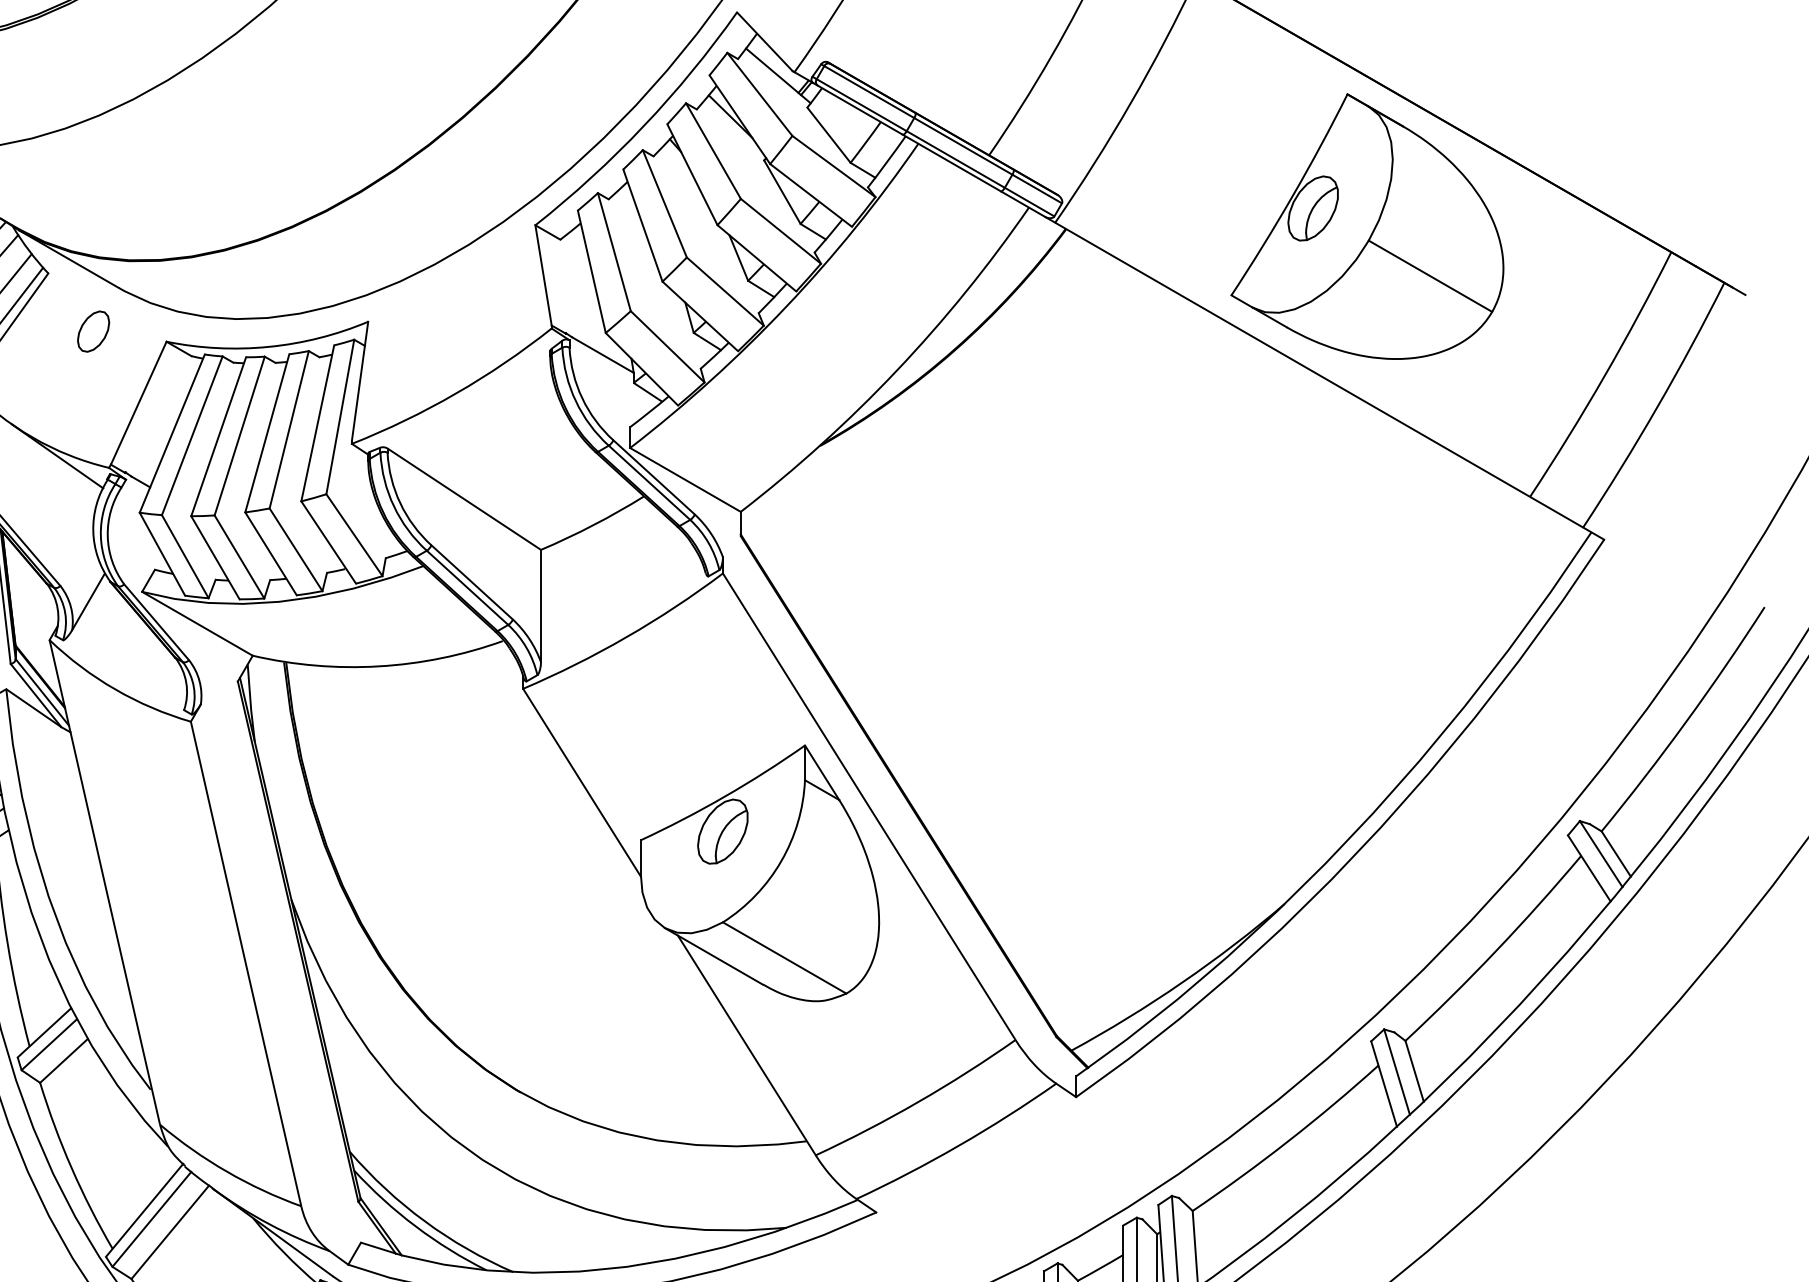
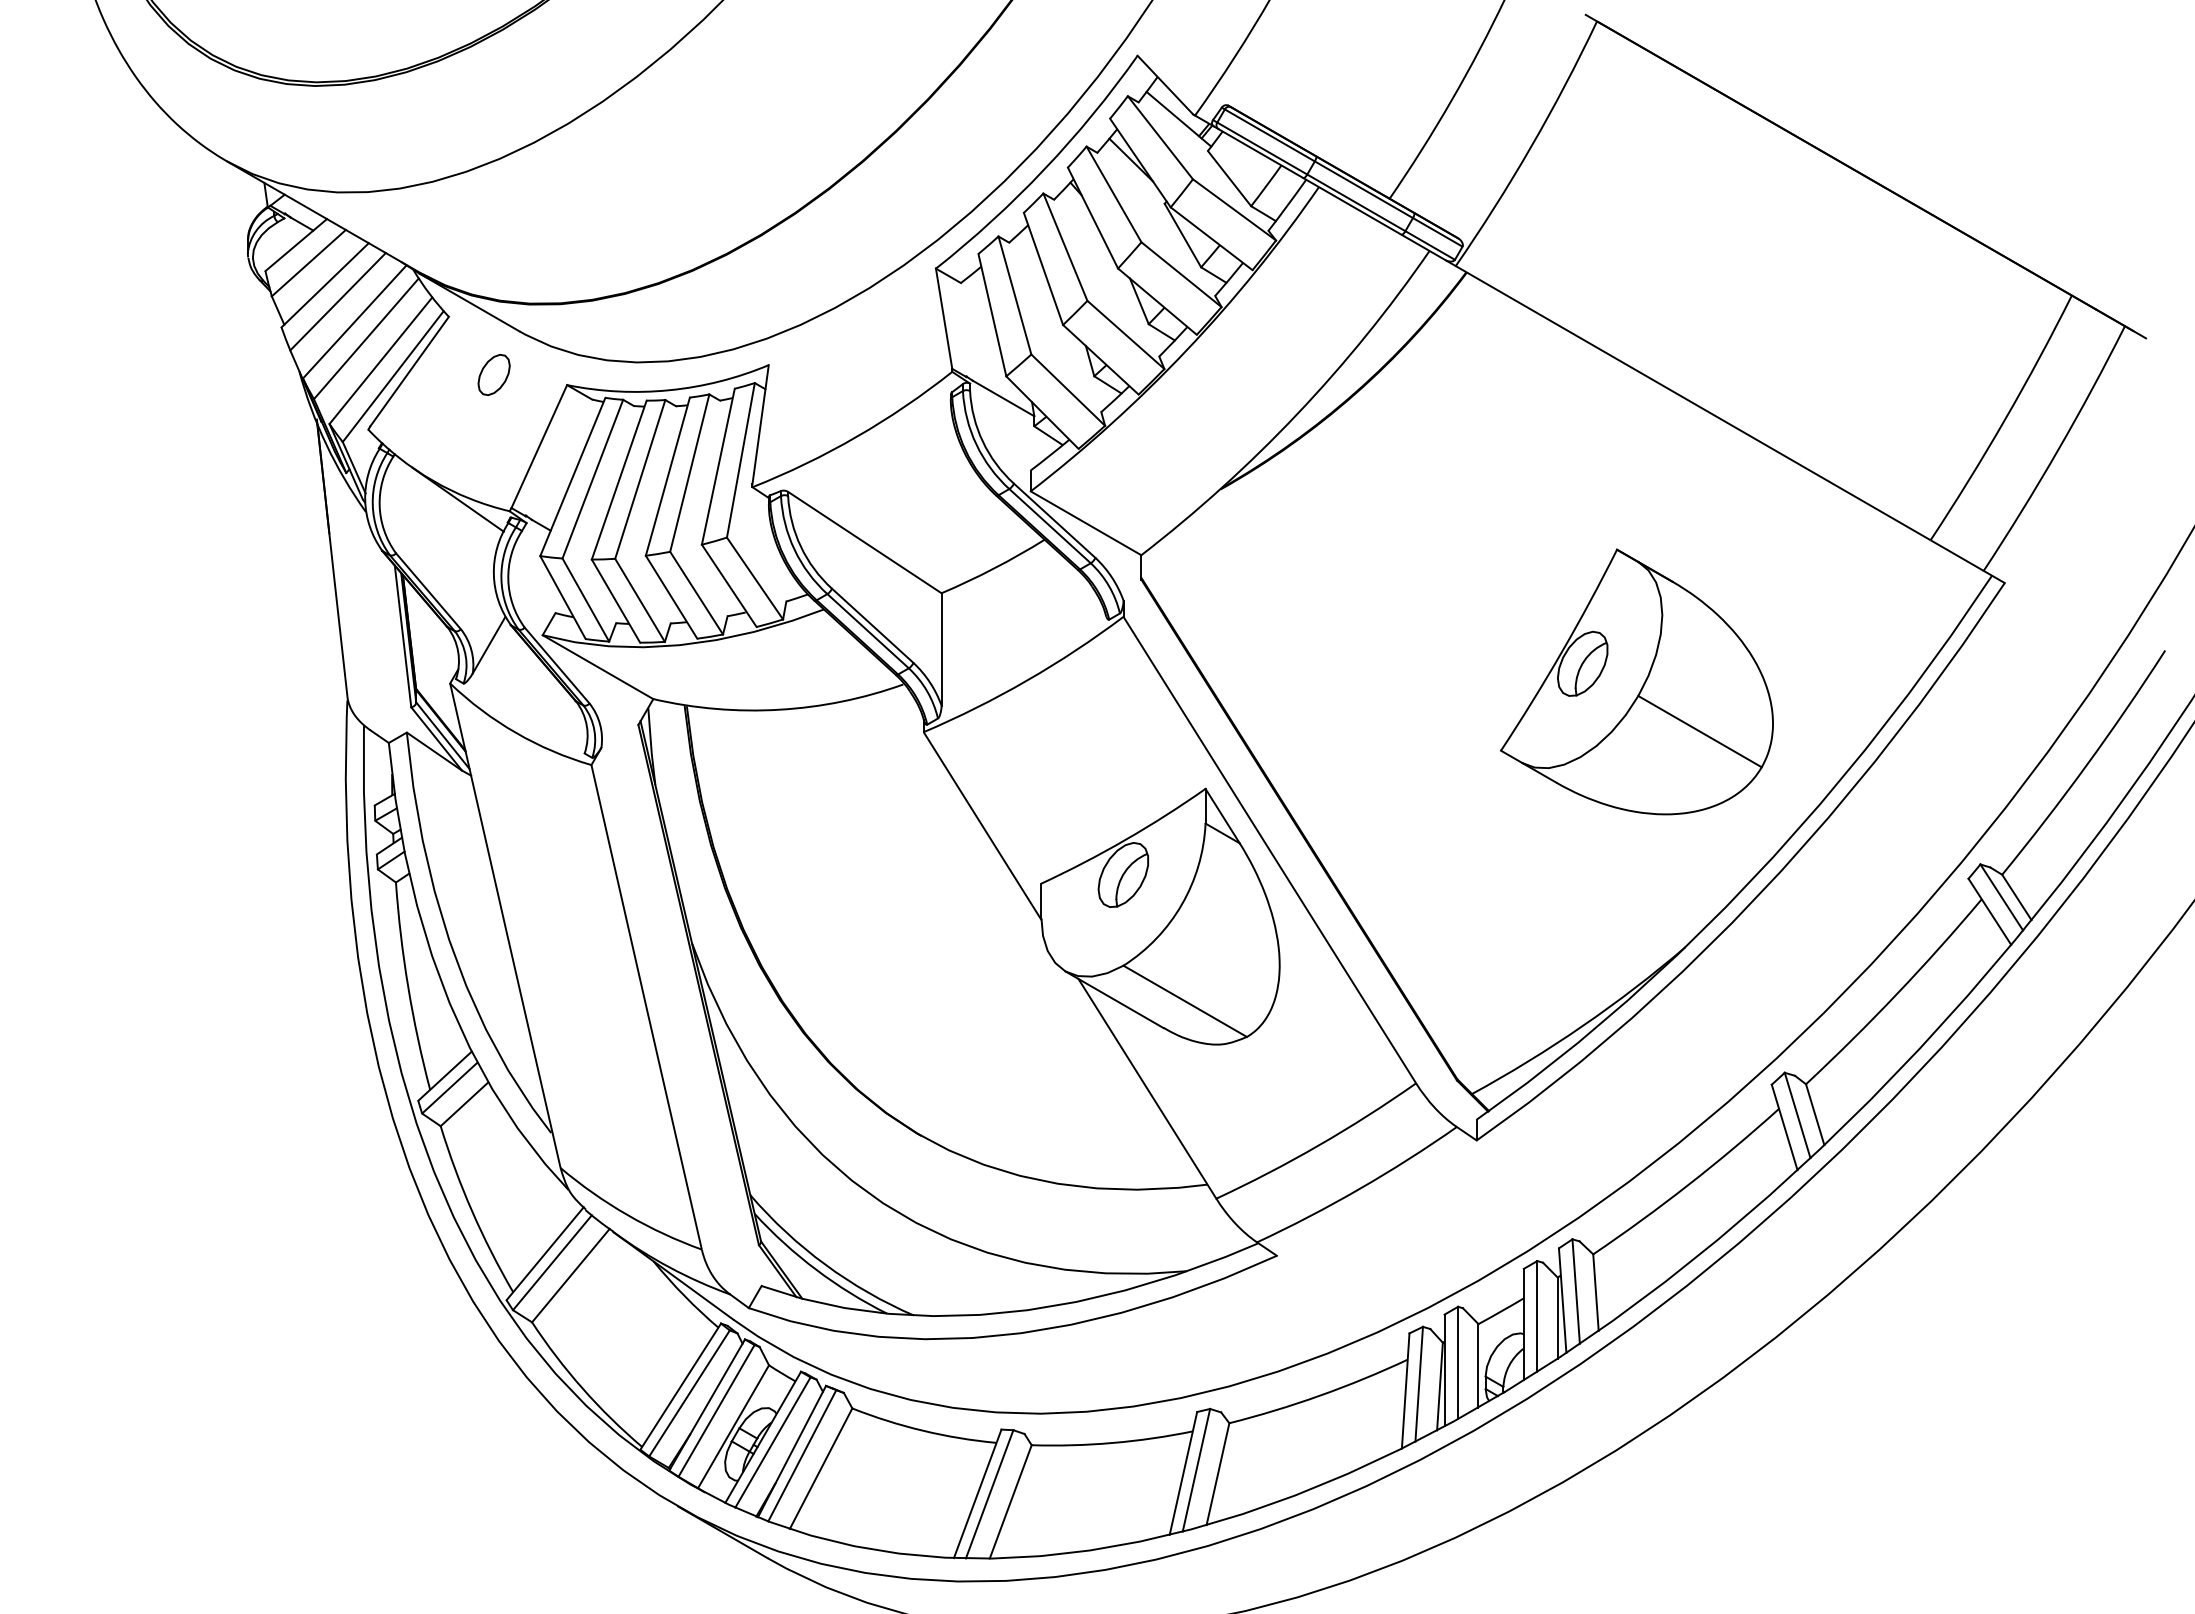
part: (1366, 226) -> (1636, 681), moved

